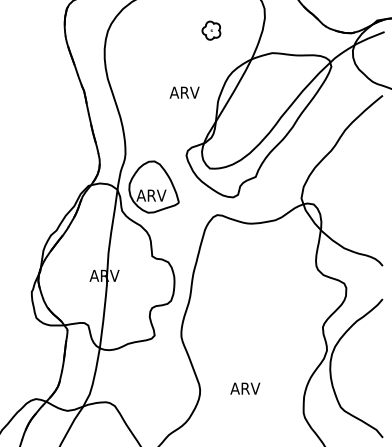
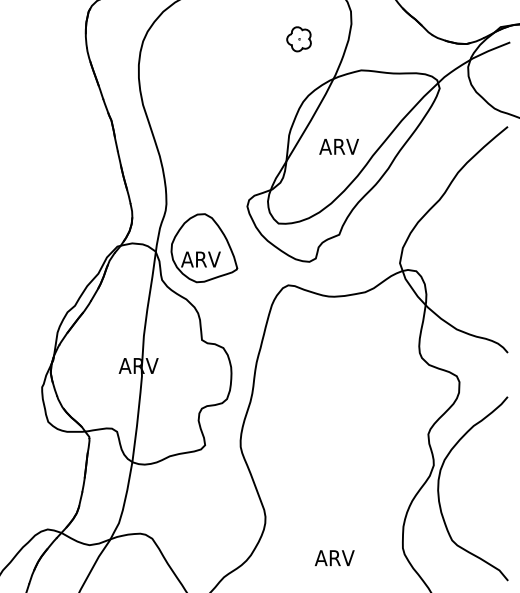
part: (211, 30) -> (299, 39), moved
text: (184, 92) -> (338, 146), moved
text: (245, 388) -> (334, 557), moved

